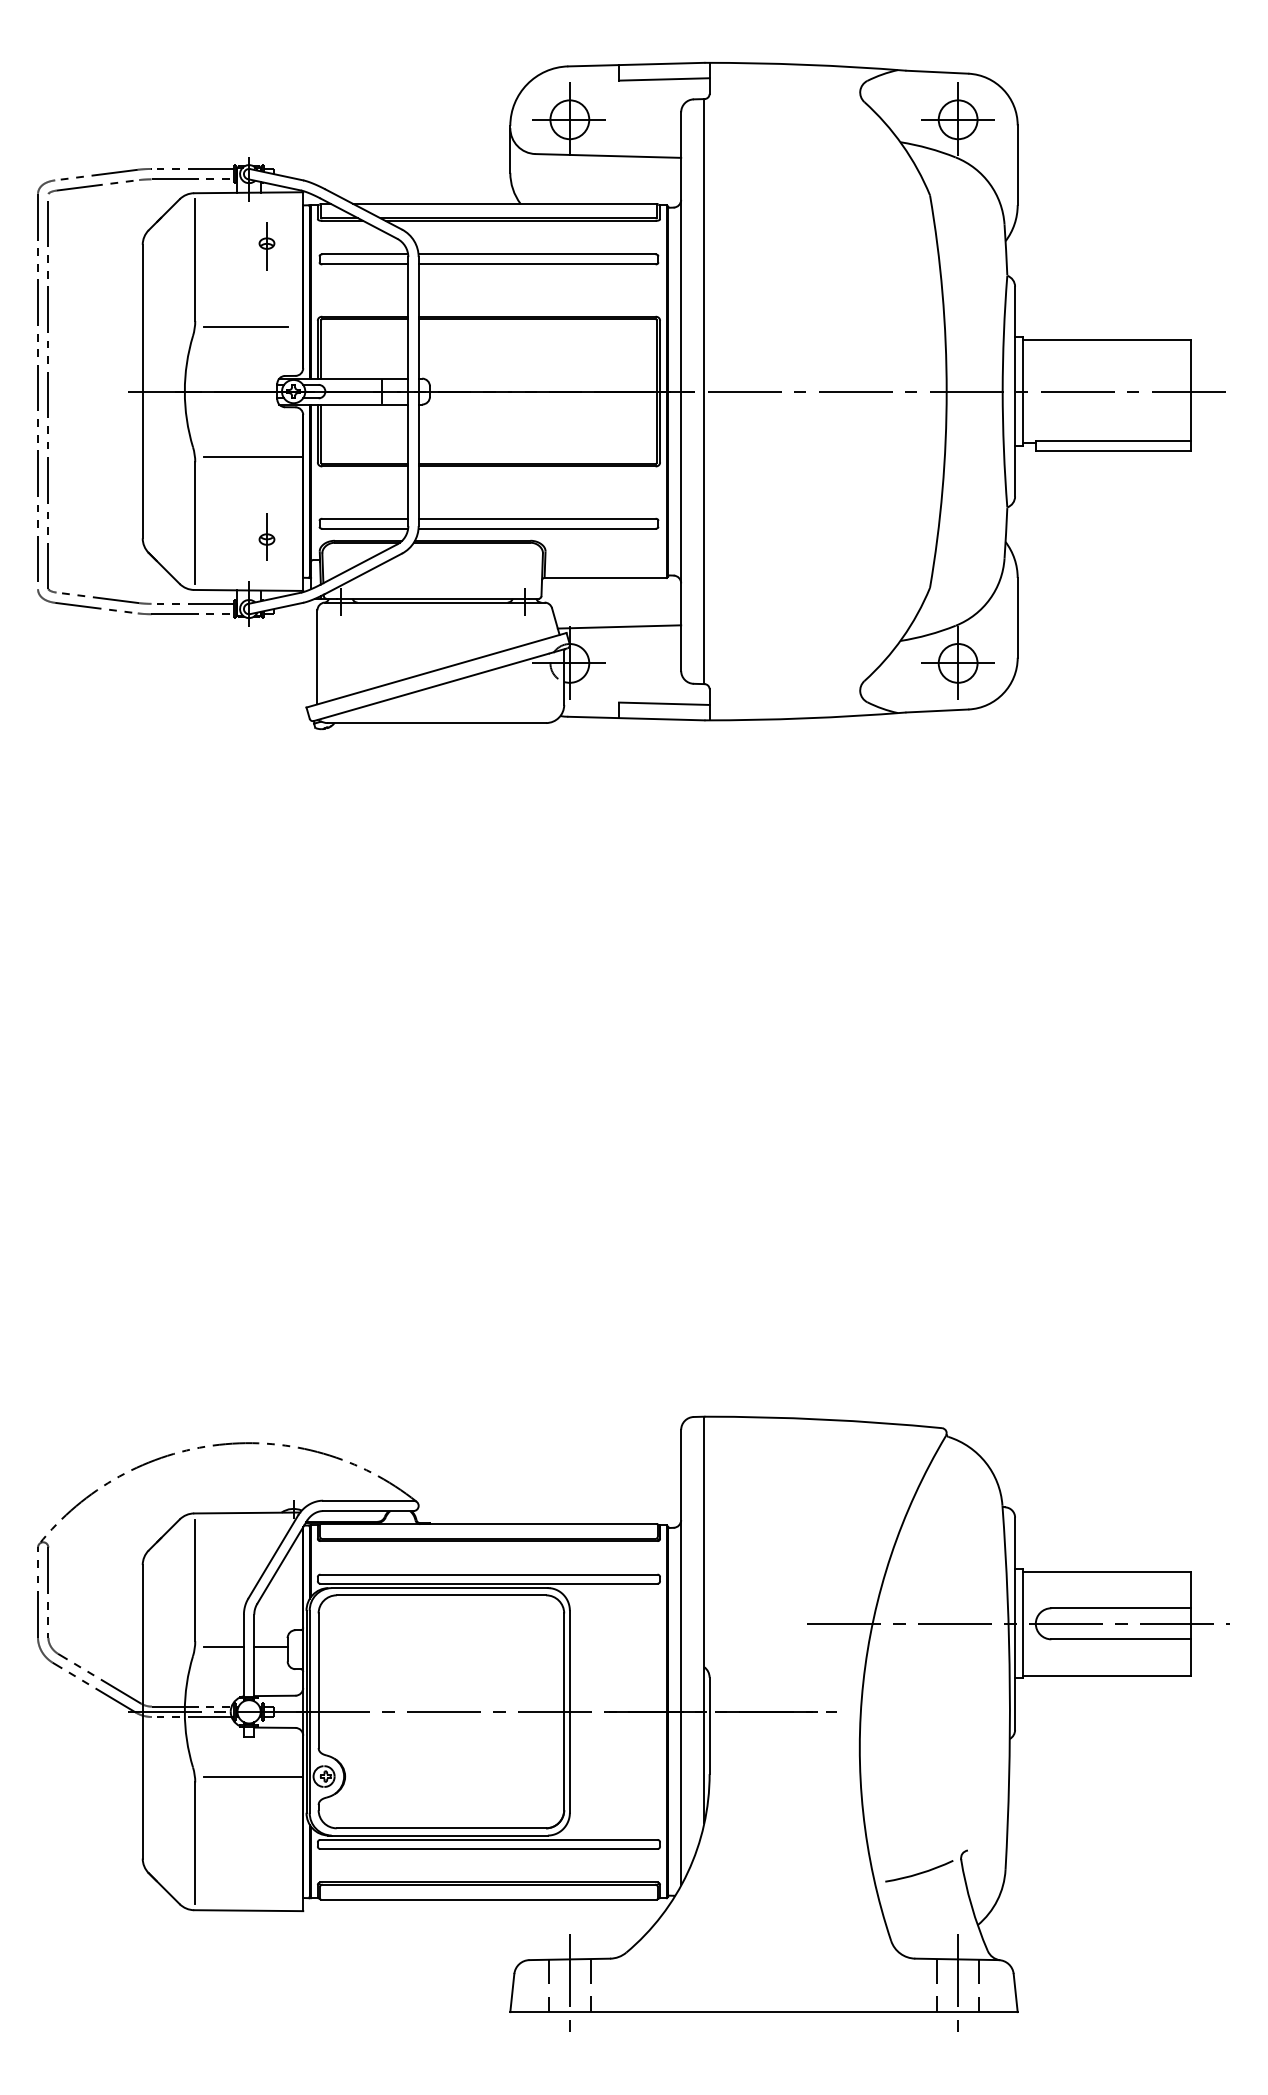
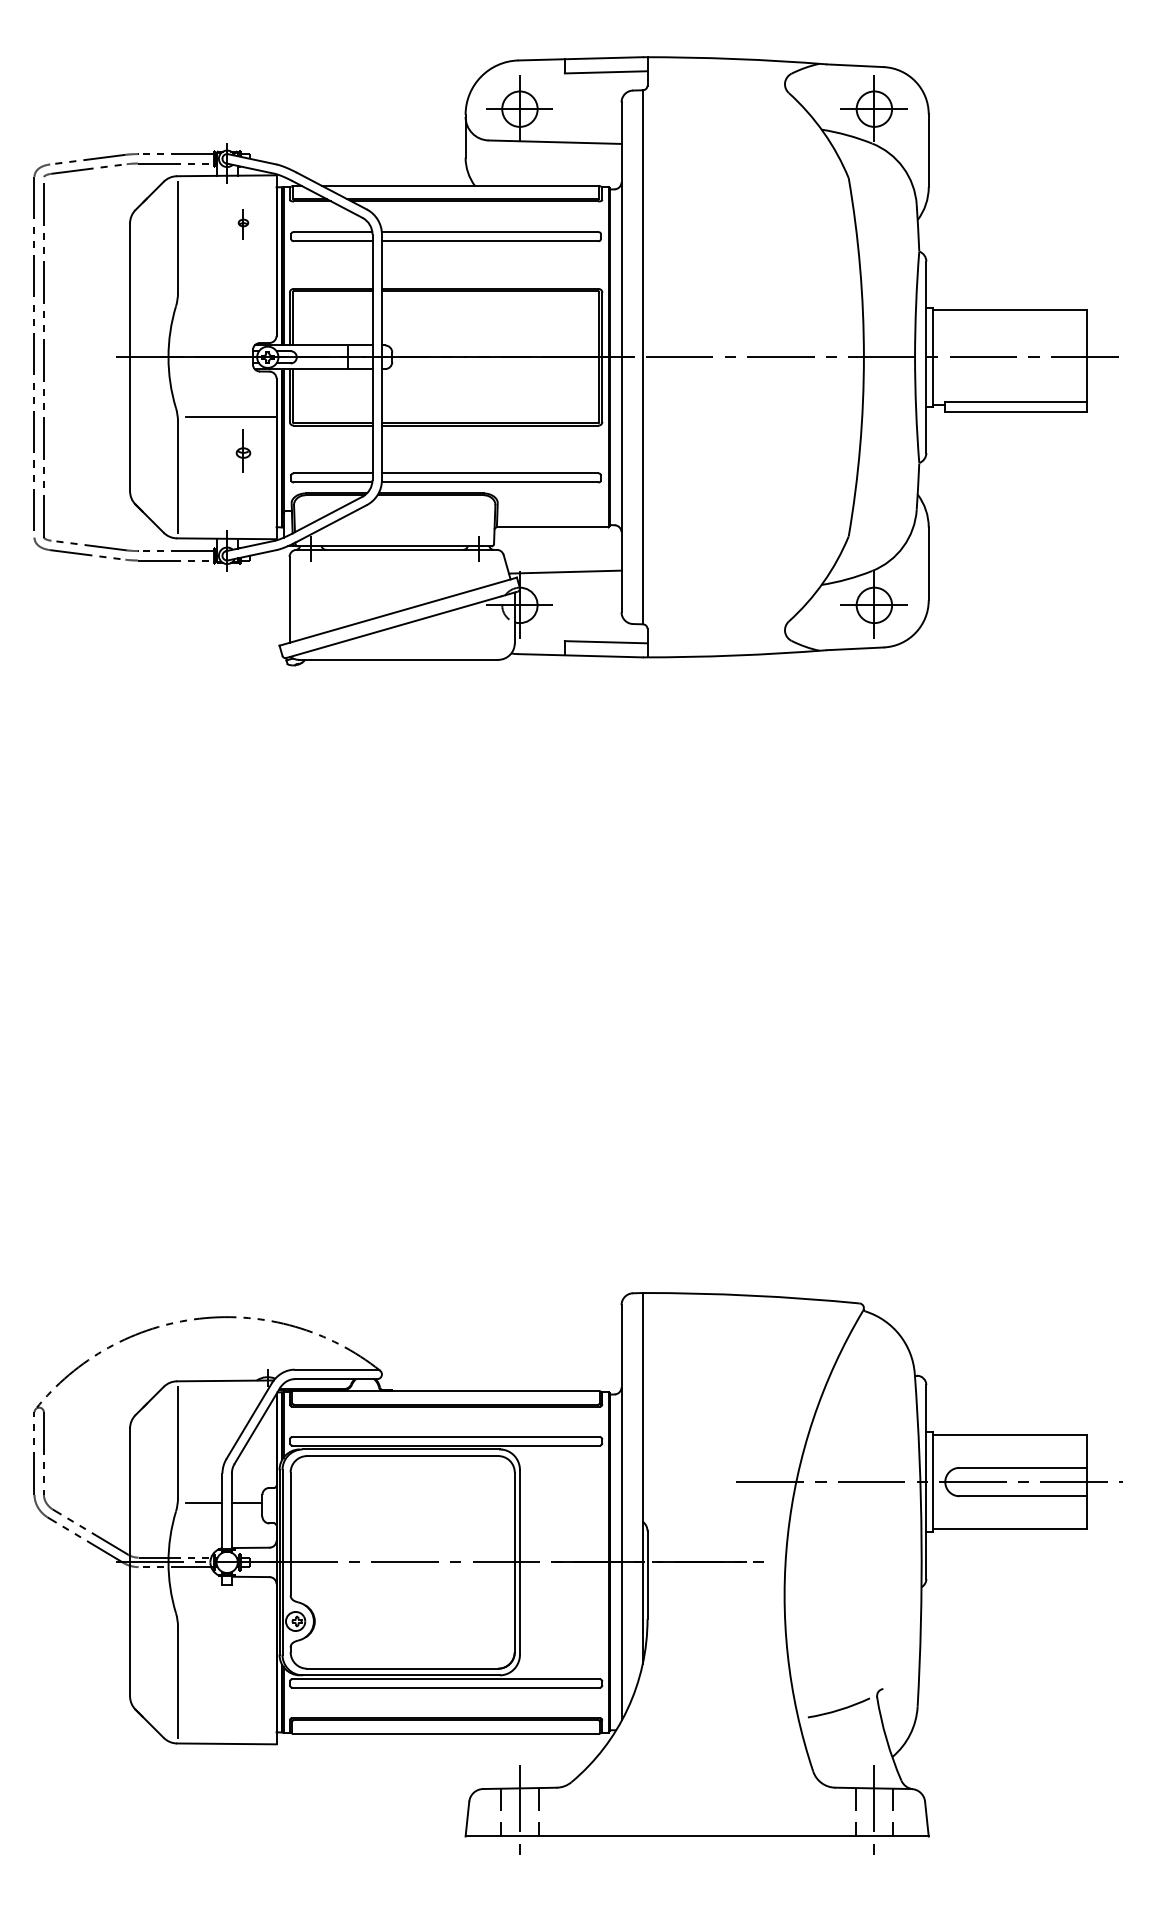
part: (266, 246) -> (243, 224), size x0.7
line: (245, 326) -> (223, 297), removed
part: (266, 536) -> (243, 450), moved
line: (253, 1776) -> (231, 1621), removed

